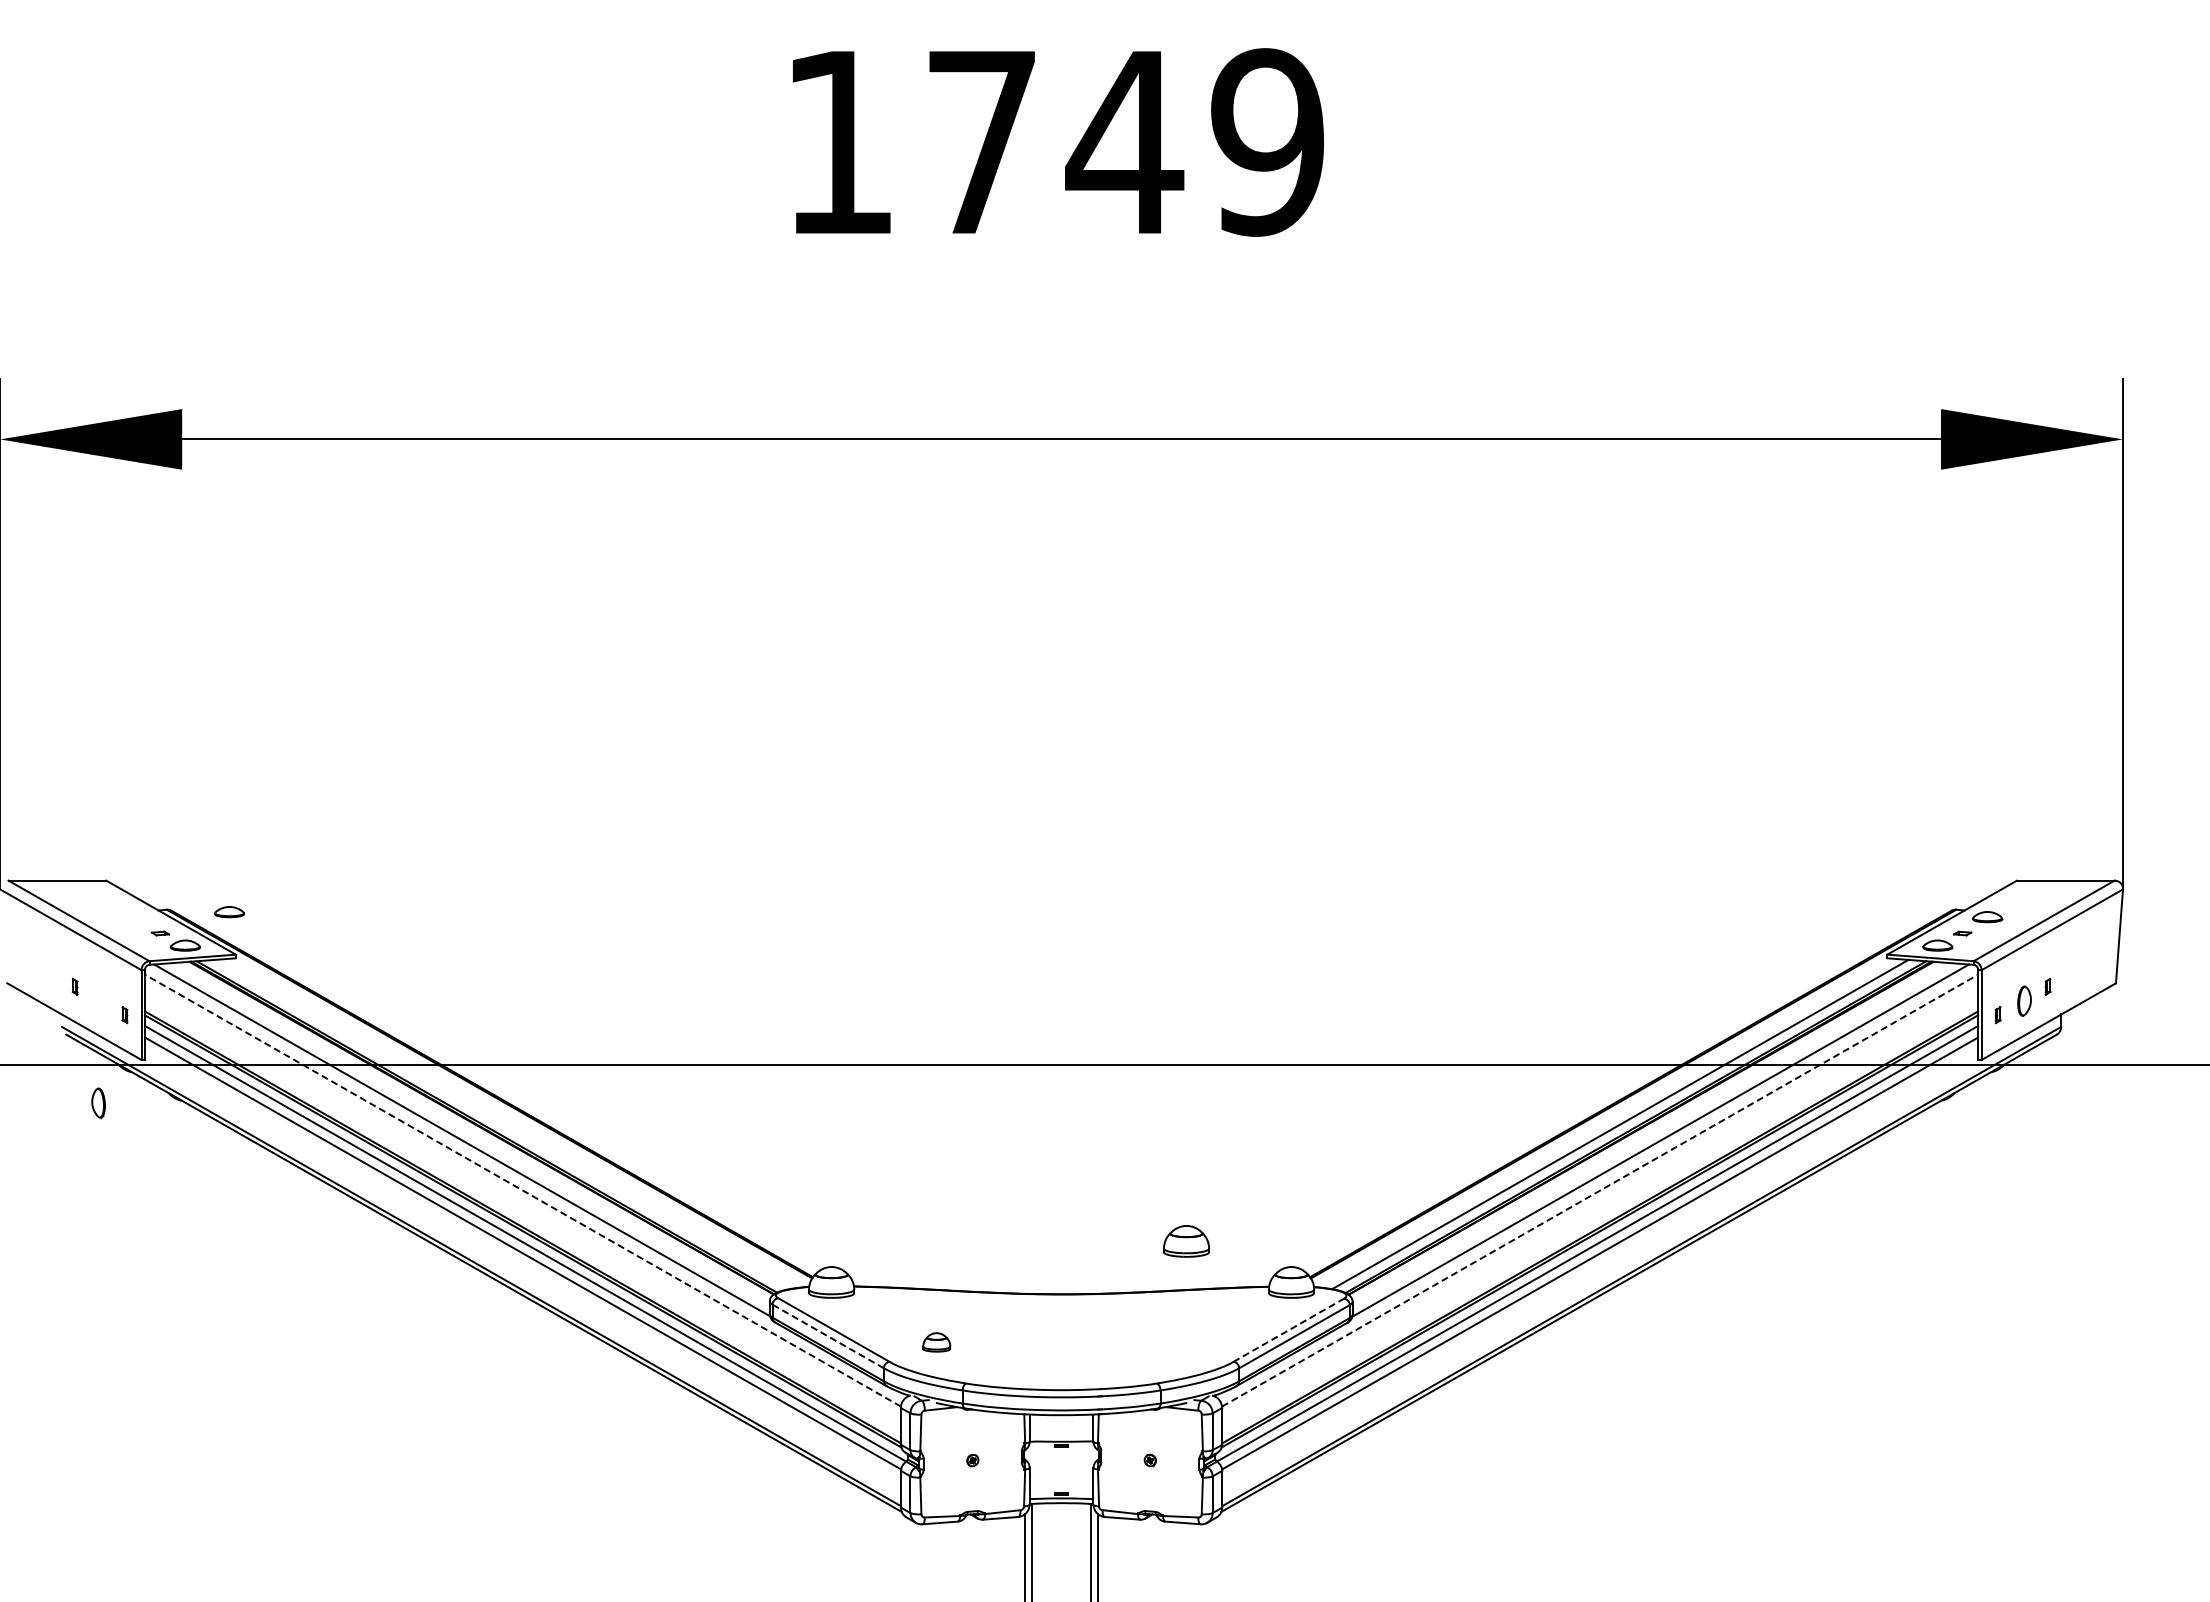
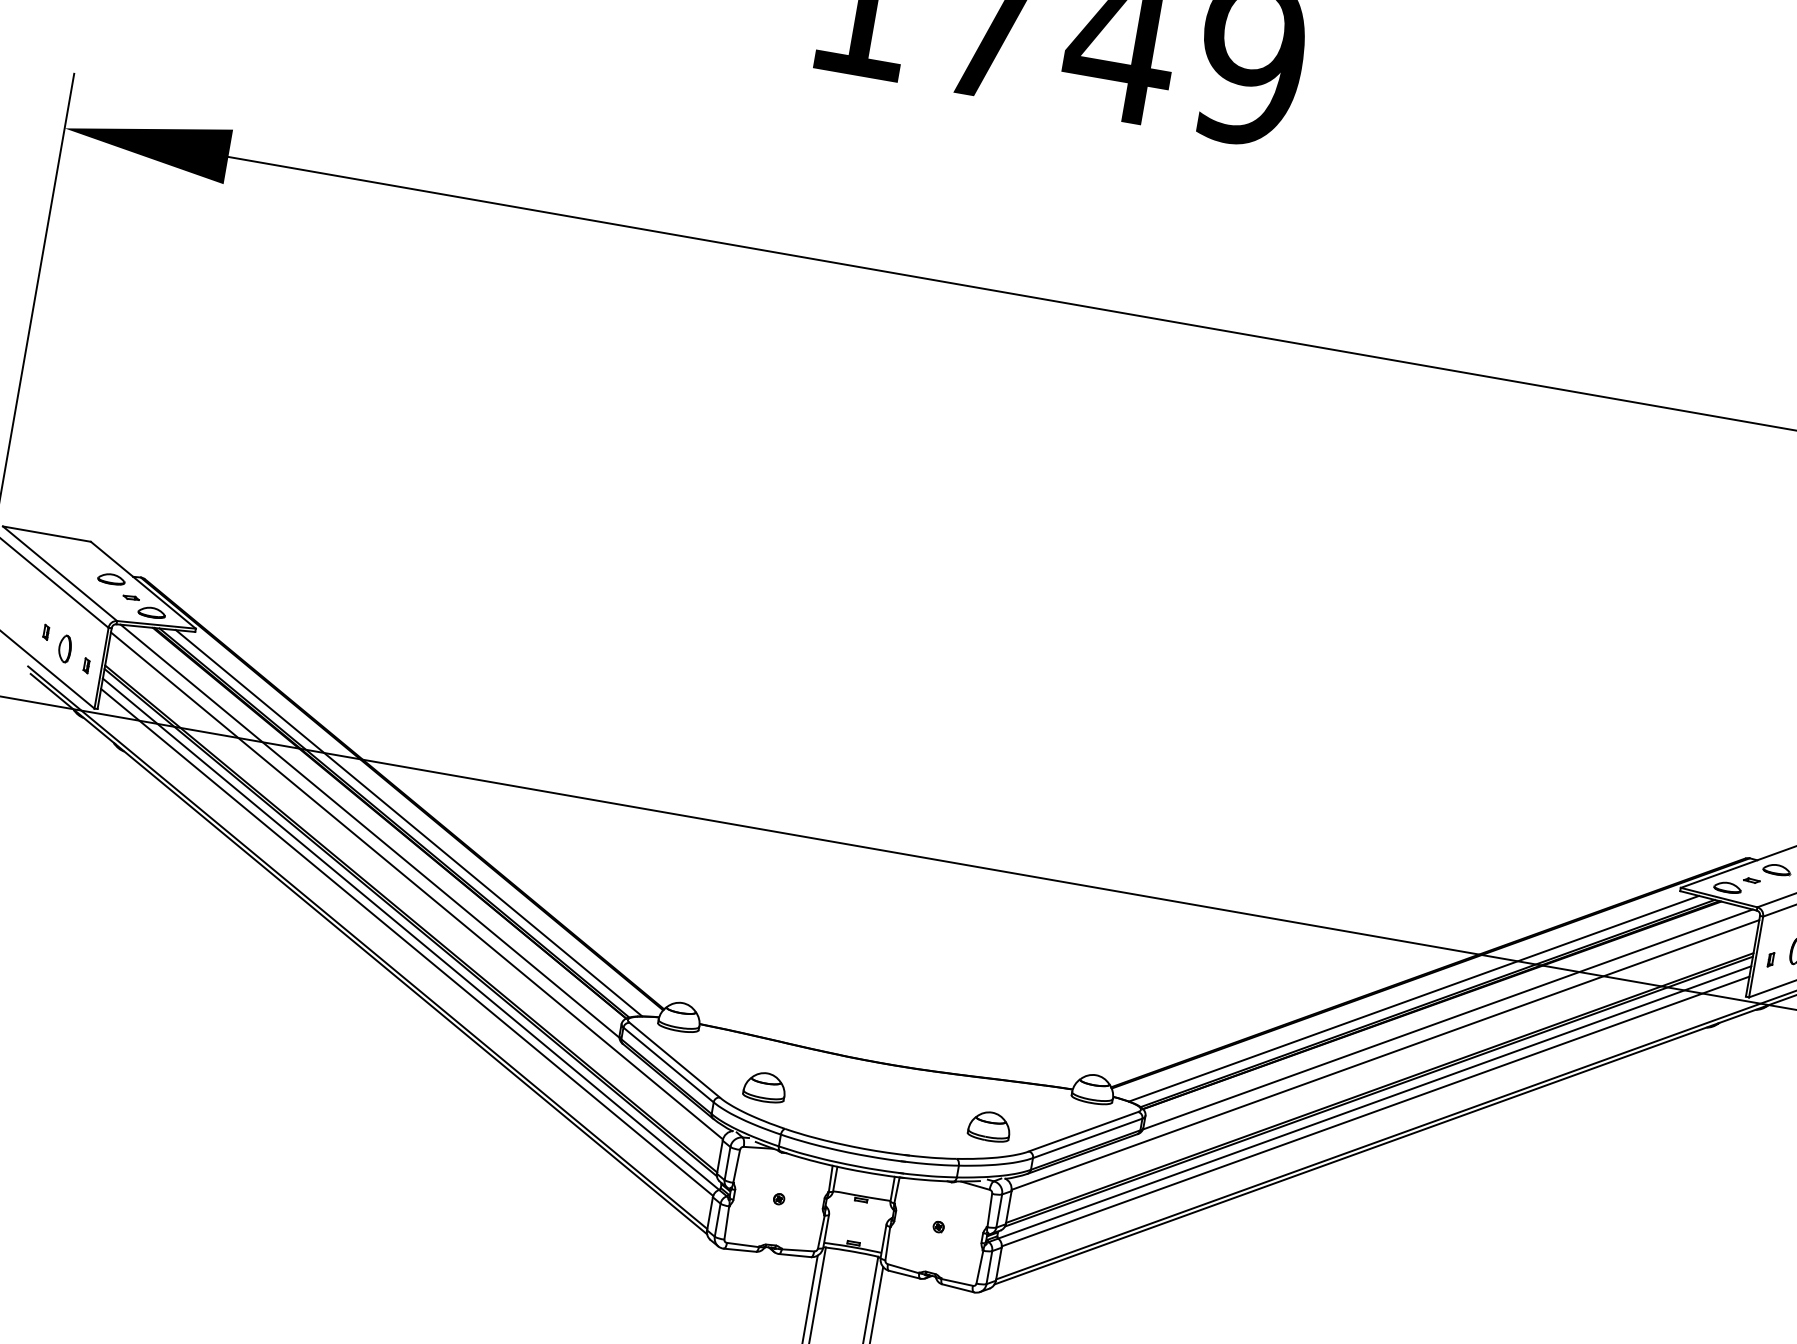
part: (229, 912) -> (111, 579), moved
part: (98, 1103) -> (64, 649), moved
line: (502, 1123) -> (409, 822), added
line: (522, 1190) -> (416, 885), dashed -> solid
line: (1600, 1190) -> (1385, 1054), dashed -> solid
part: (1186, 1241) -> (989, 1126), moved
line: (1288, 1330) -> (1083, 1131), dashed -> solid
line: (827, 1336) -> (667, 1064), dashed -> solid
part: (936, 1342) -> (764, 1087), size x1.67

